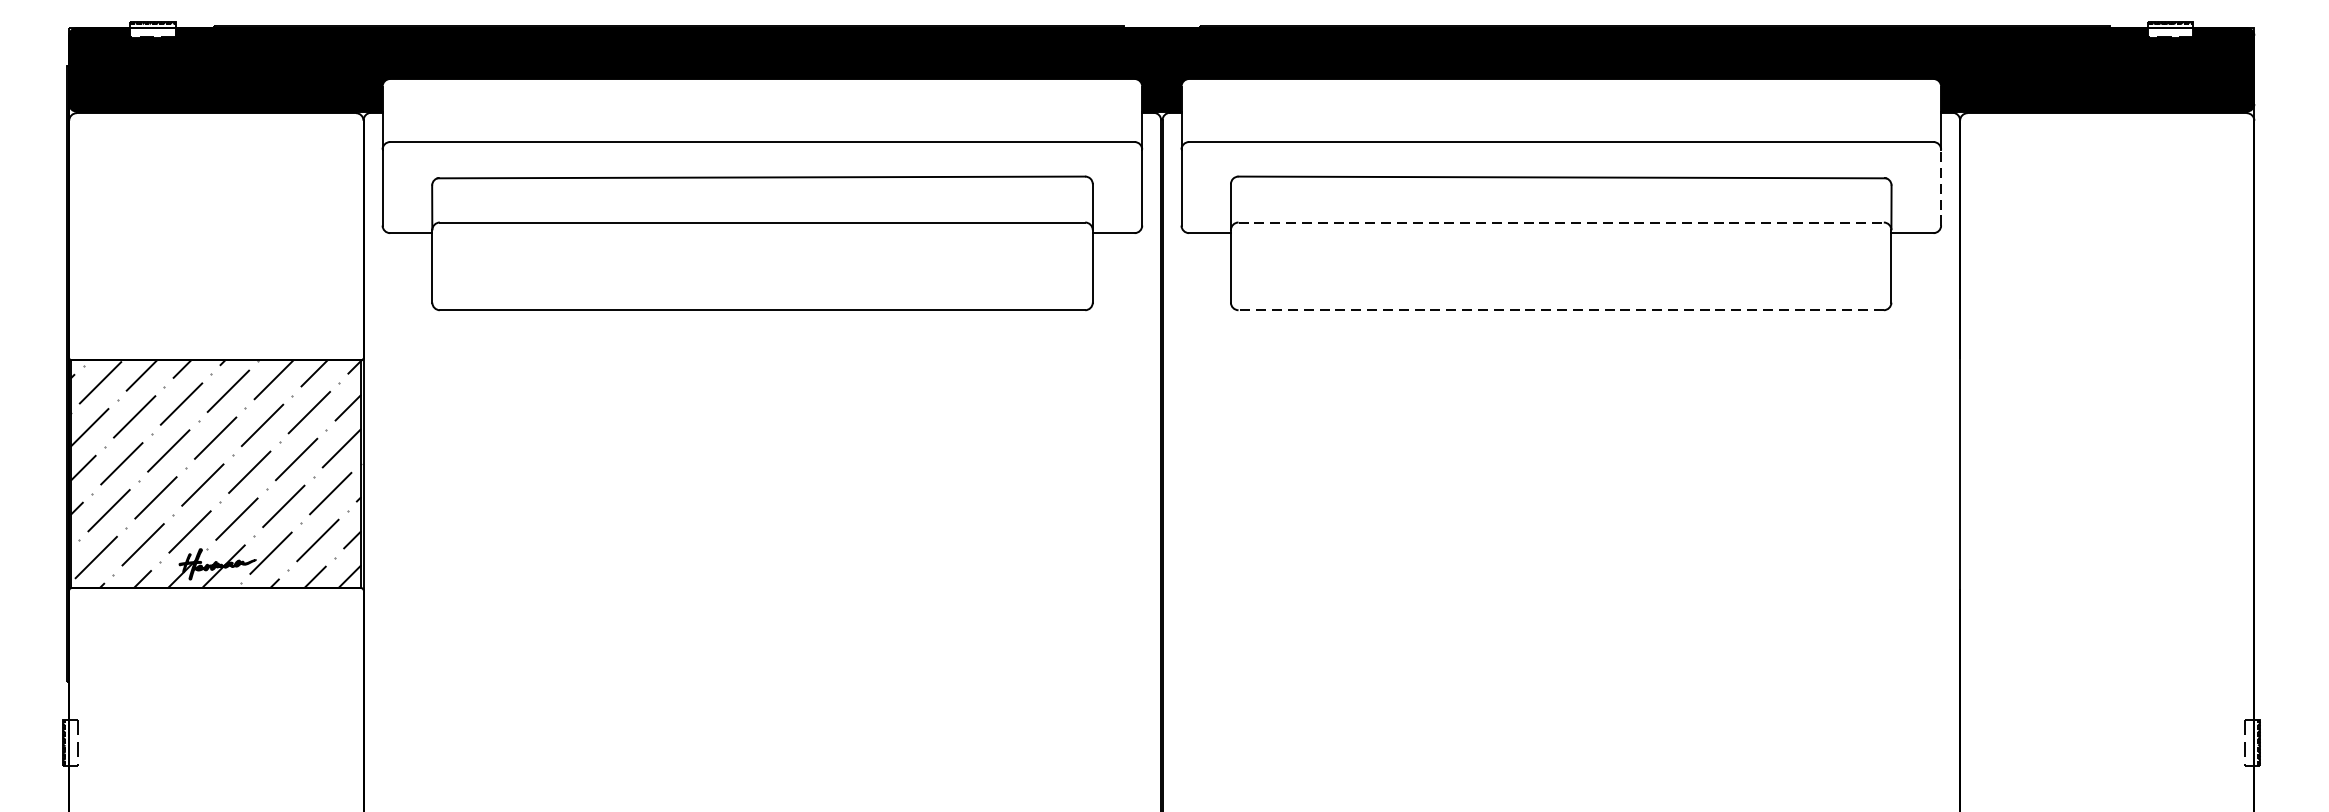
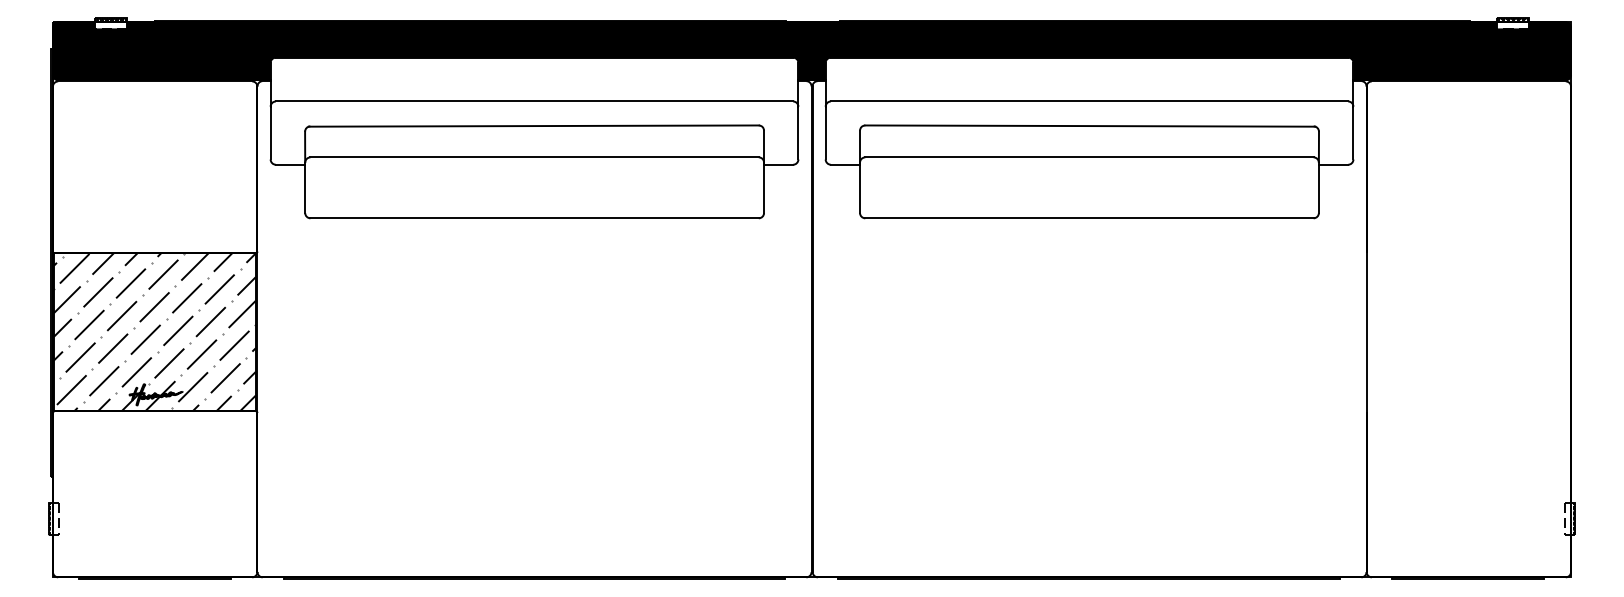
line: (1941, 186) -> (1353, 132), dashed -> solid
line: (1561, 222) -> (1089, 157), dashed -> solid
line: (1559, 310) -> (1088, 218), dashed -> solid

